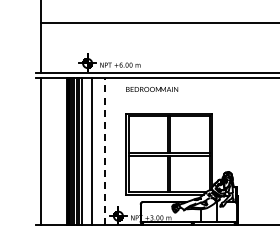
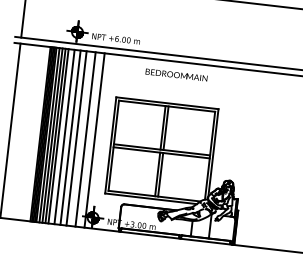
text: (152, 89) -> (177, 75), moved
line: (86, 151) -> (64, 136), added
line: (97, 151) -> (77, 138), added
line: (104, 151) -> (85, 139), dashed -> solid
line: (112, 151) -> (94, 140), added

